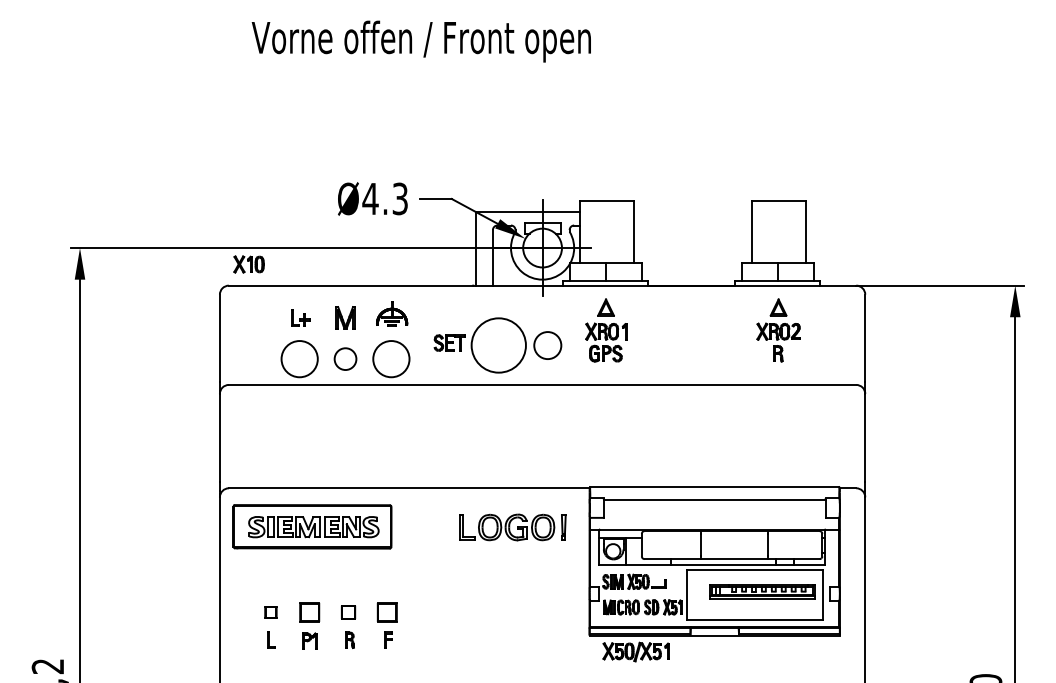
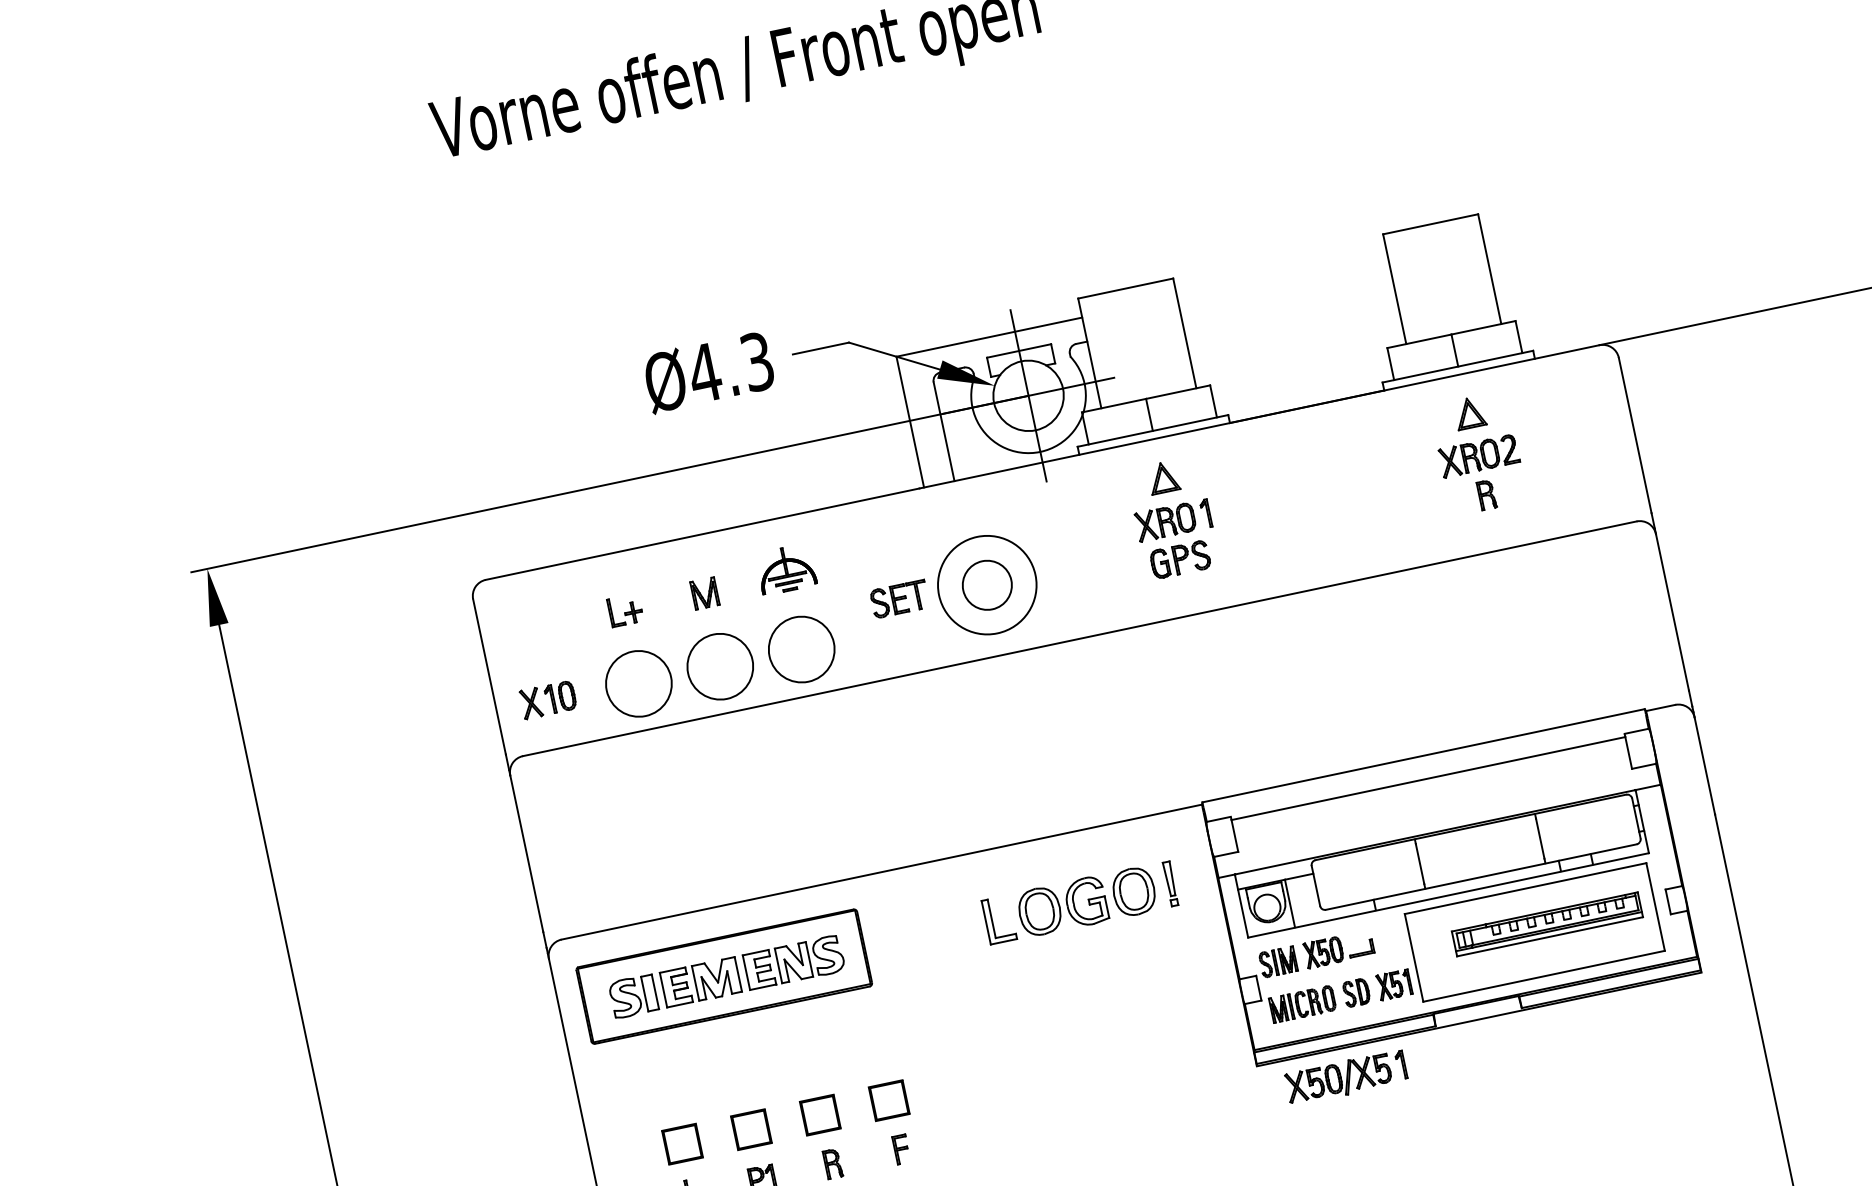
part: (248, 264) -> (547, 700), moved
part: (345, 317) -> (704, 592), size x0.71
circle: (547, 345) -> (986, 585), moved
circle: (345, 359) -> (720, 667), size x1.67
part: (270, 612) -> (681, 1144), size x1.67
part: (348, 612) -> (820, 1115), size x1.43

